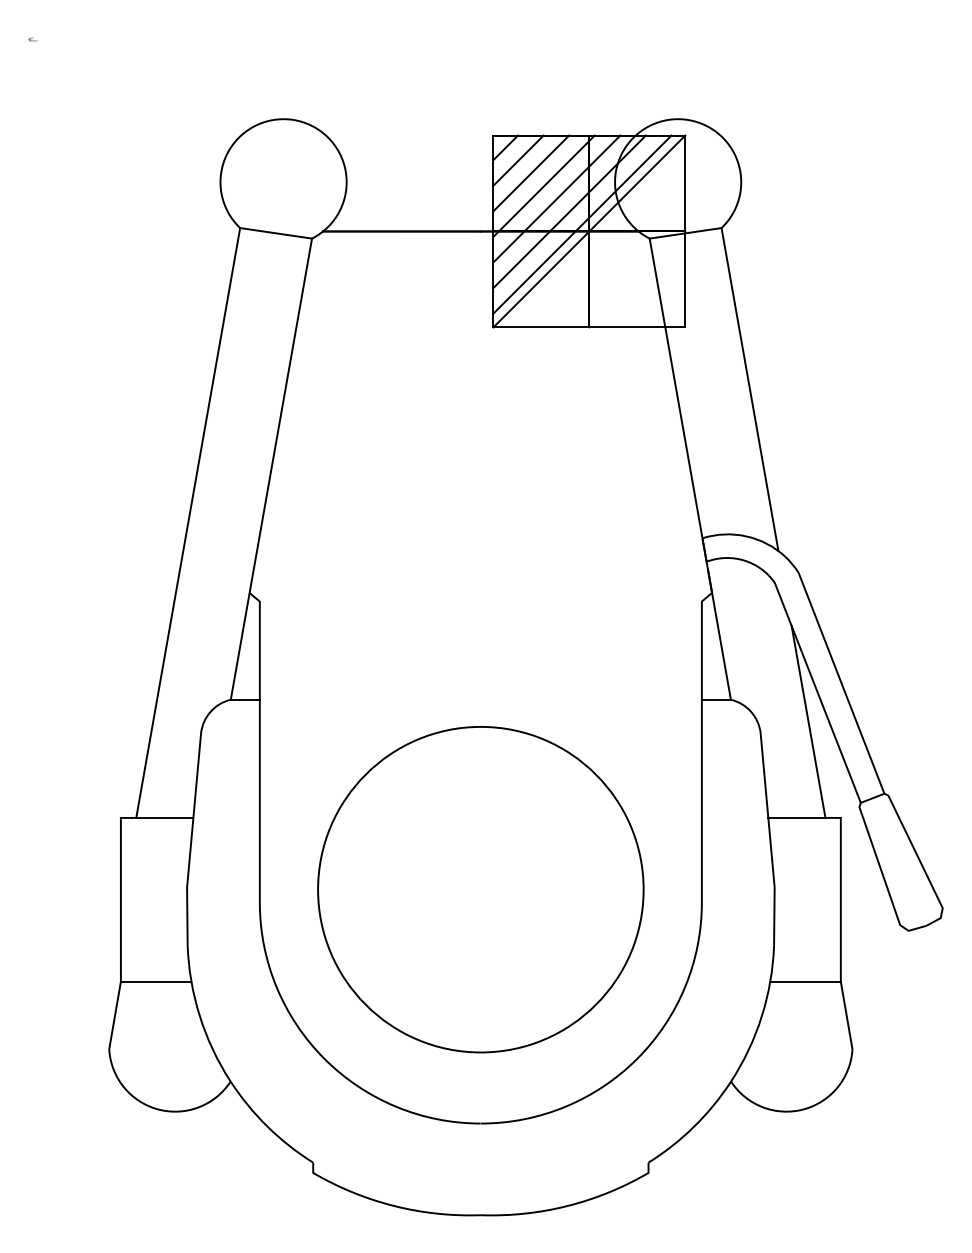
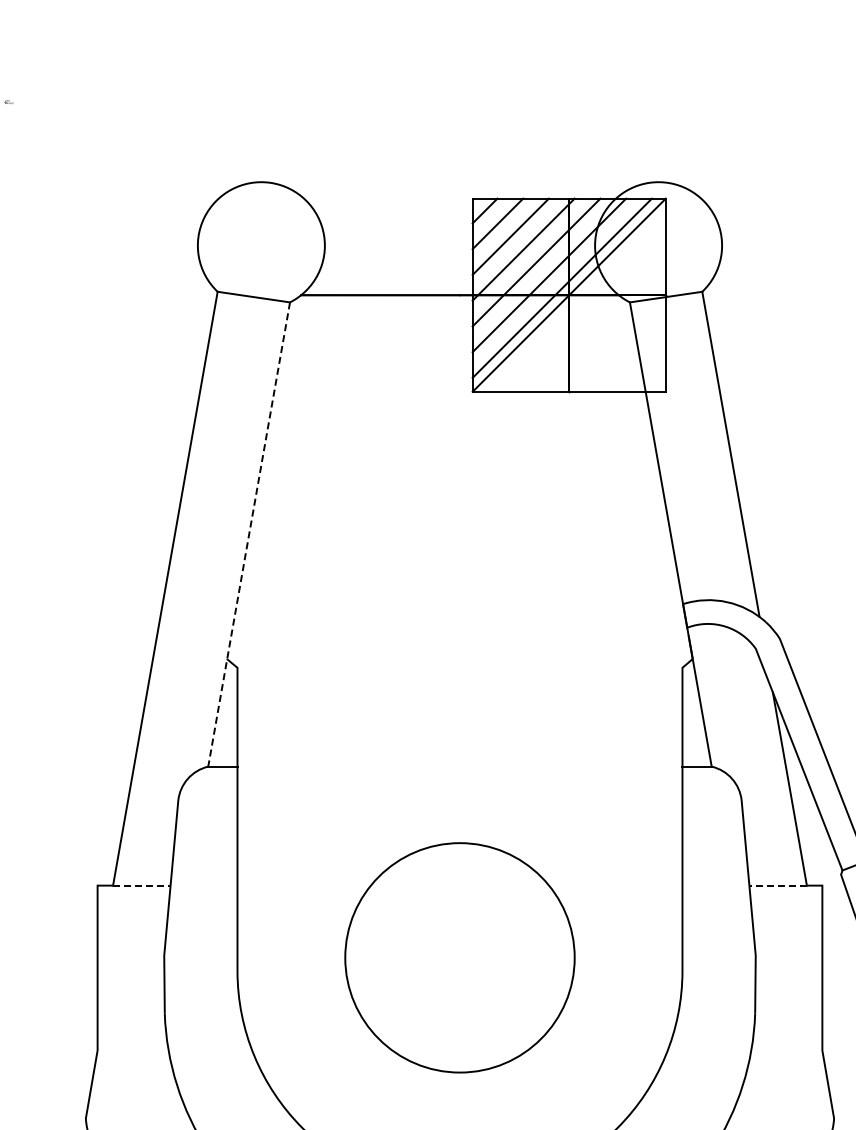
line: (271, 469) -> (249, 534), solid -> dashed
line: (164, 817) -> (141, 885), solid -> dashed
line: (796, 817) -> (777, 885), solid -> dashed
circle: (480, 889) -> (459, 957), size x0.7
line: (155, 981) -> (132, 1050), removed
line: (805, 981) -> (786, 1050), removed

